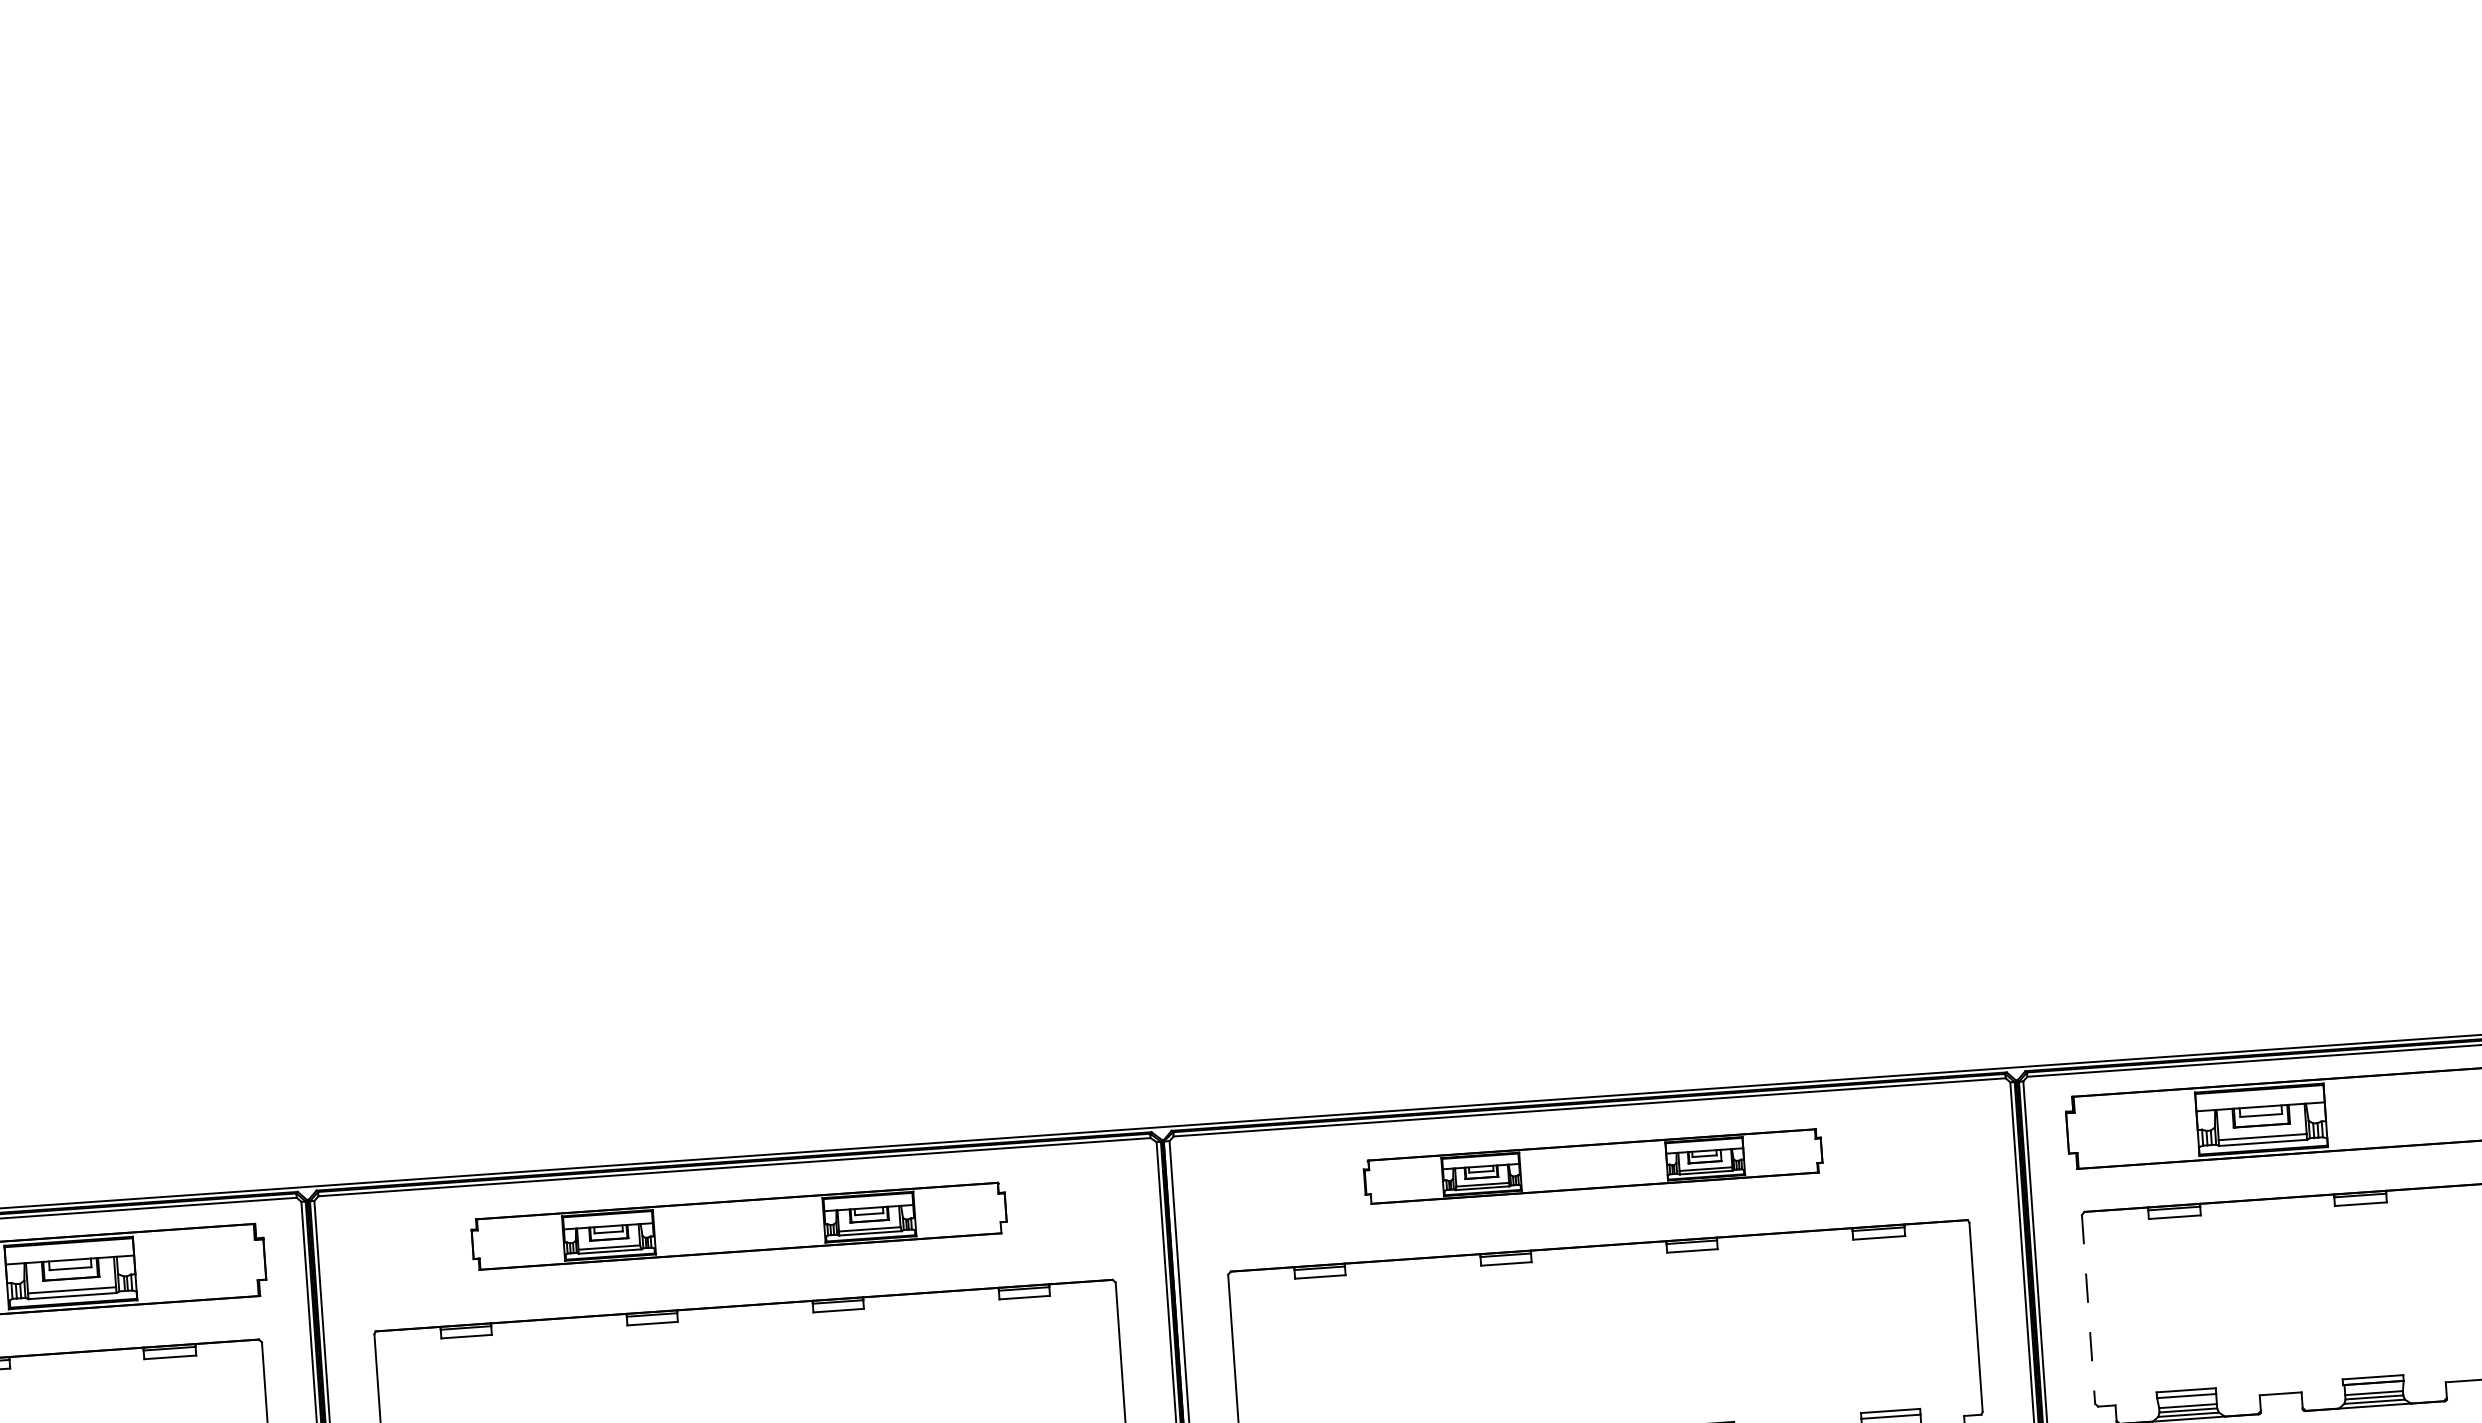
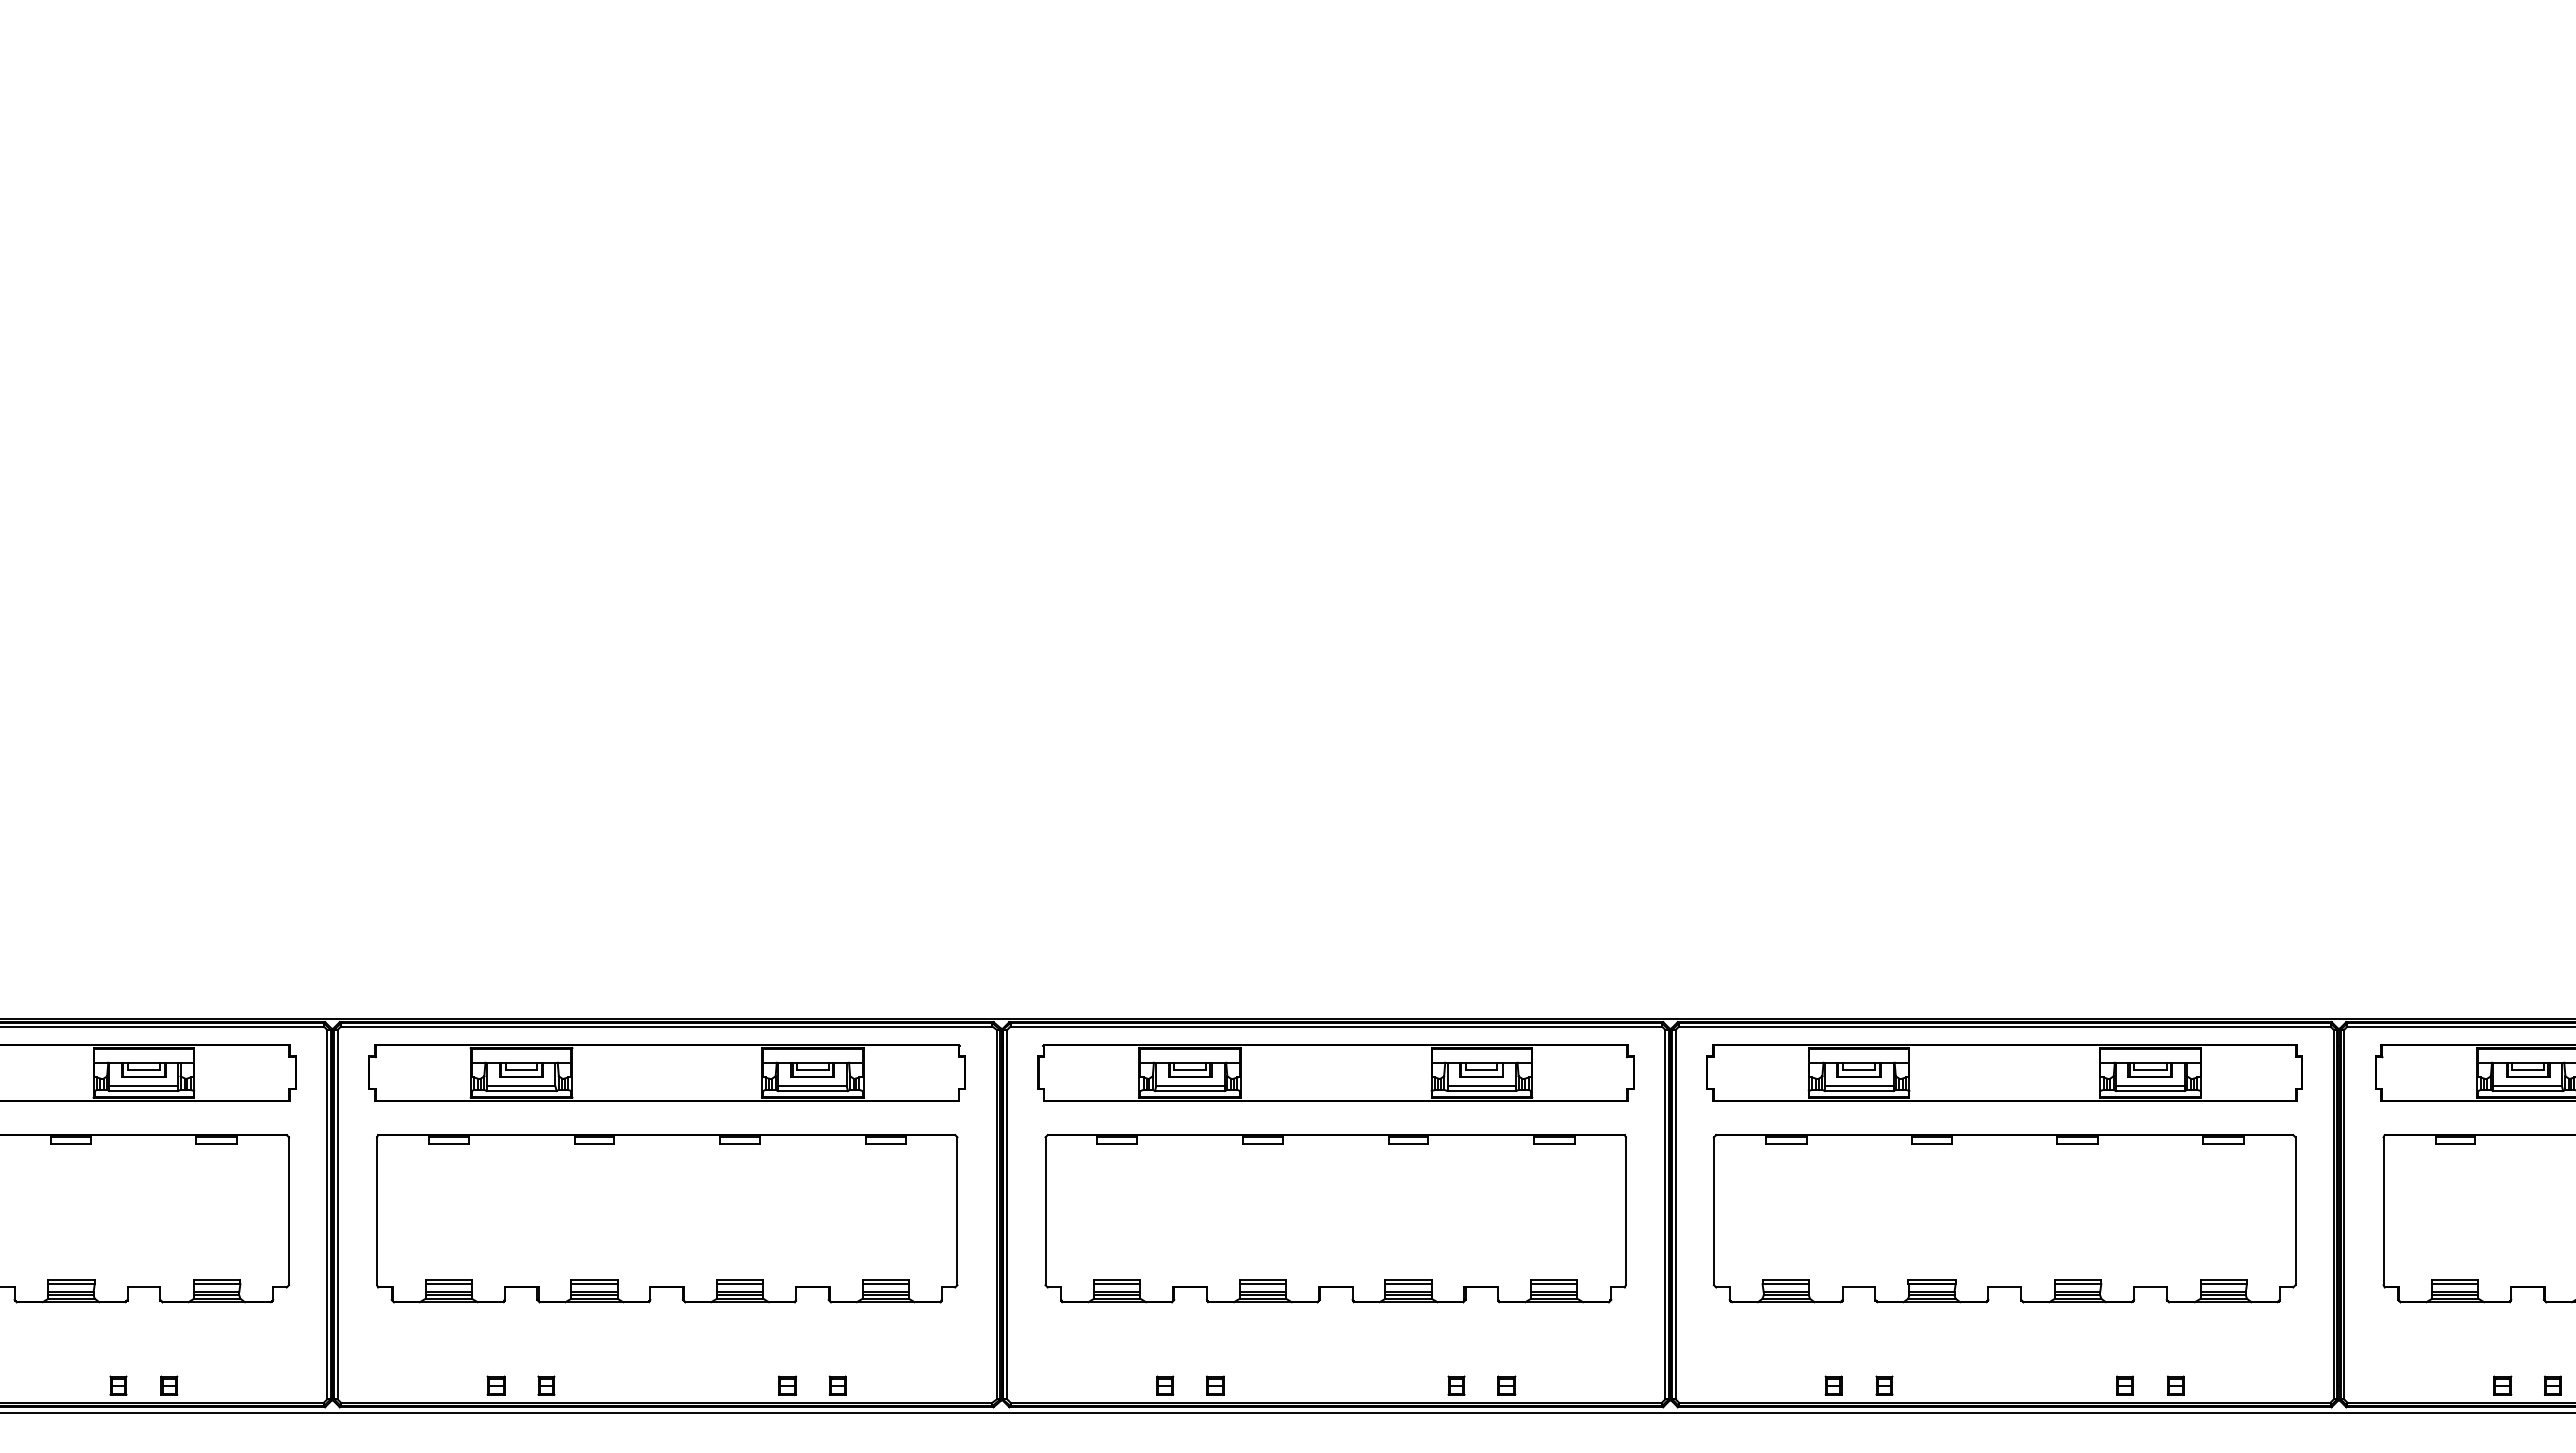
part: (1592, 1166) -> (1335, 1072), size x1.67
part: (738, 1225) -> (666, 1072), size x1.43
line: (2087, 1309) -> (1713, 1211), dashed -> solid

